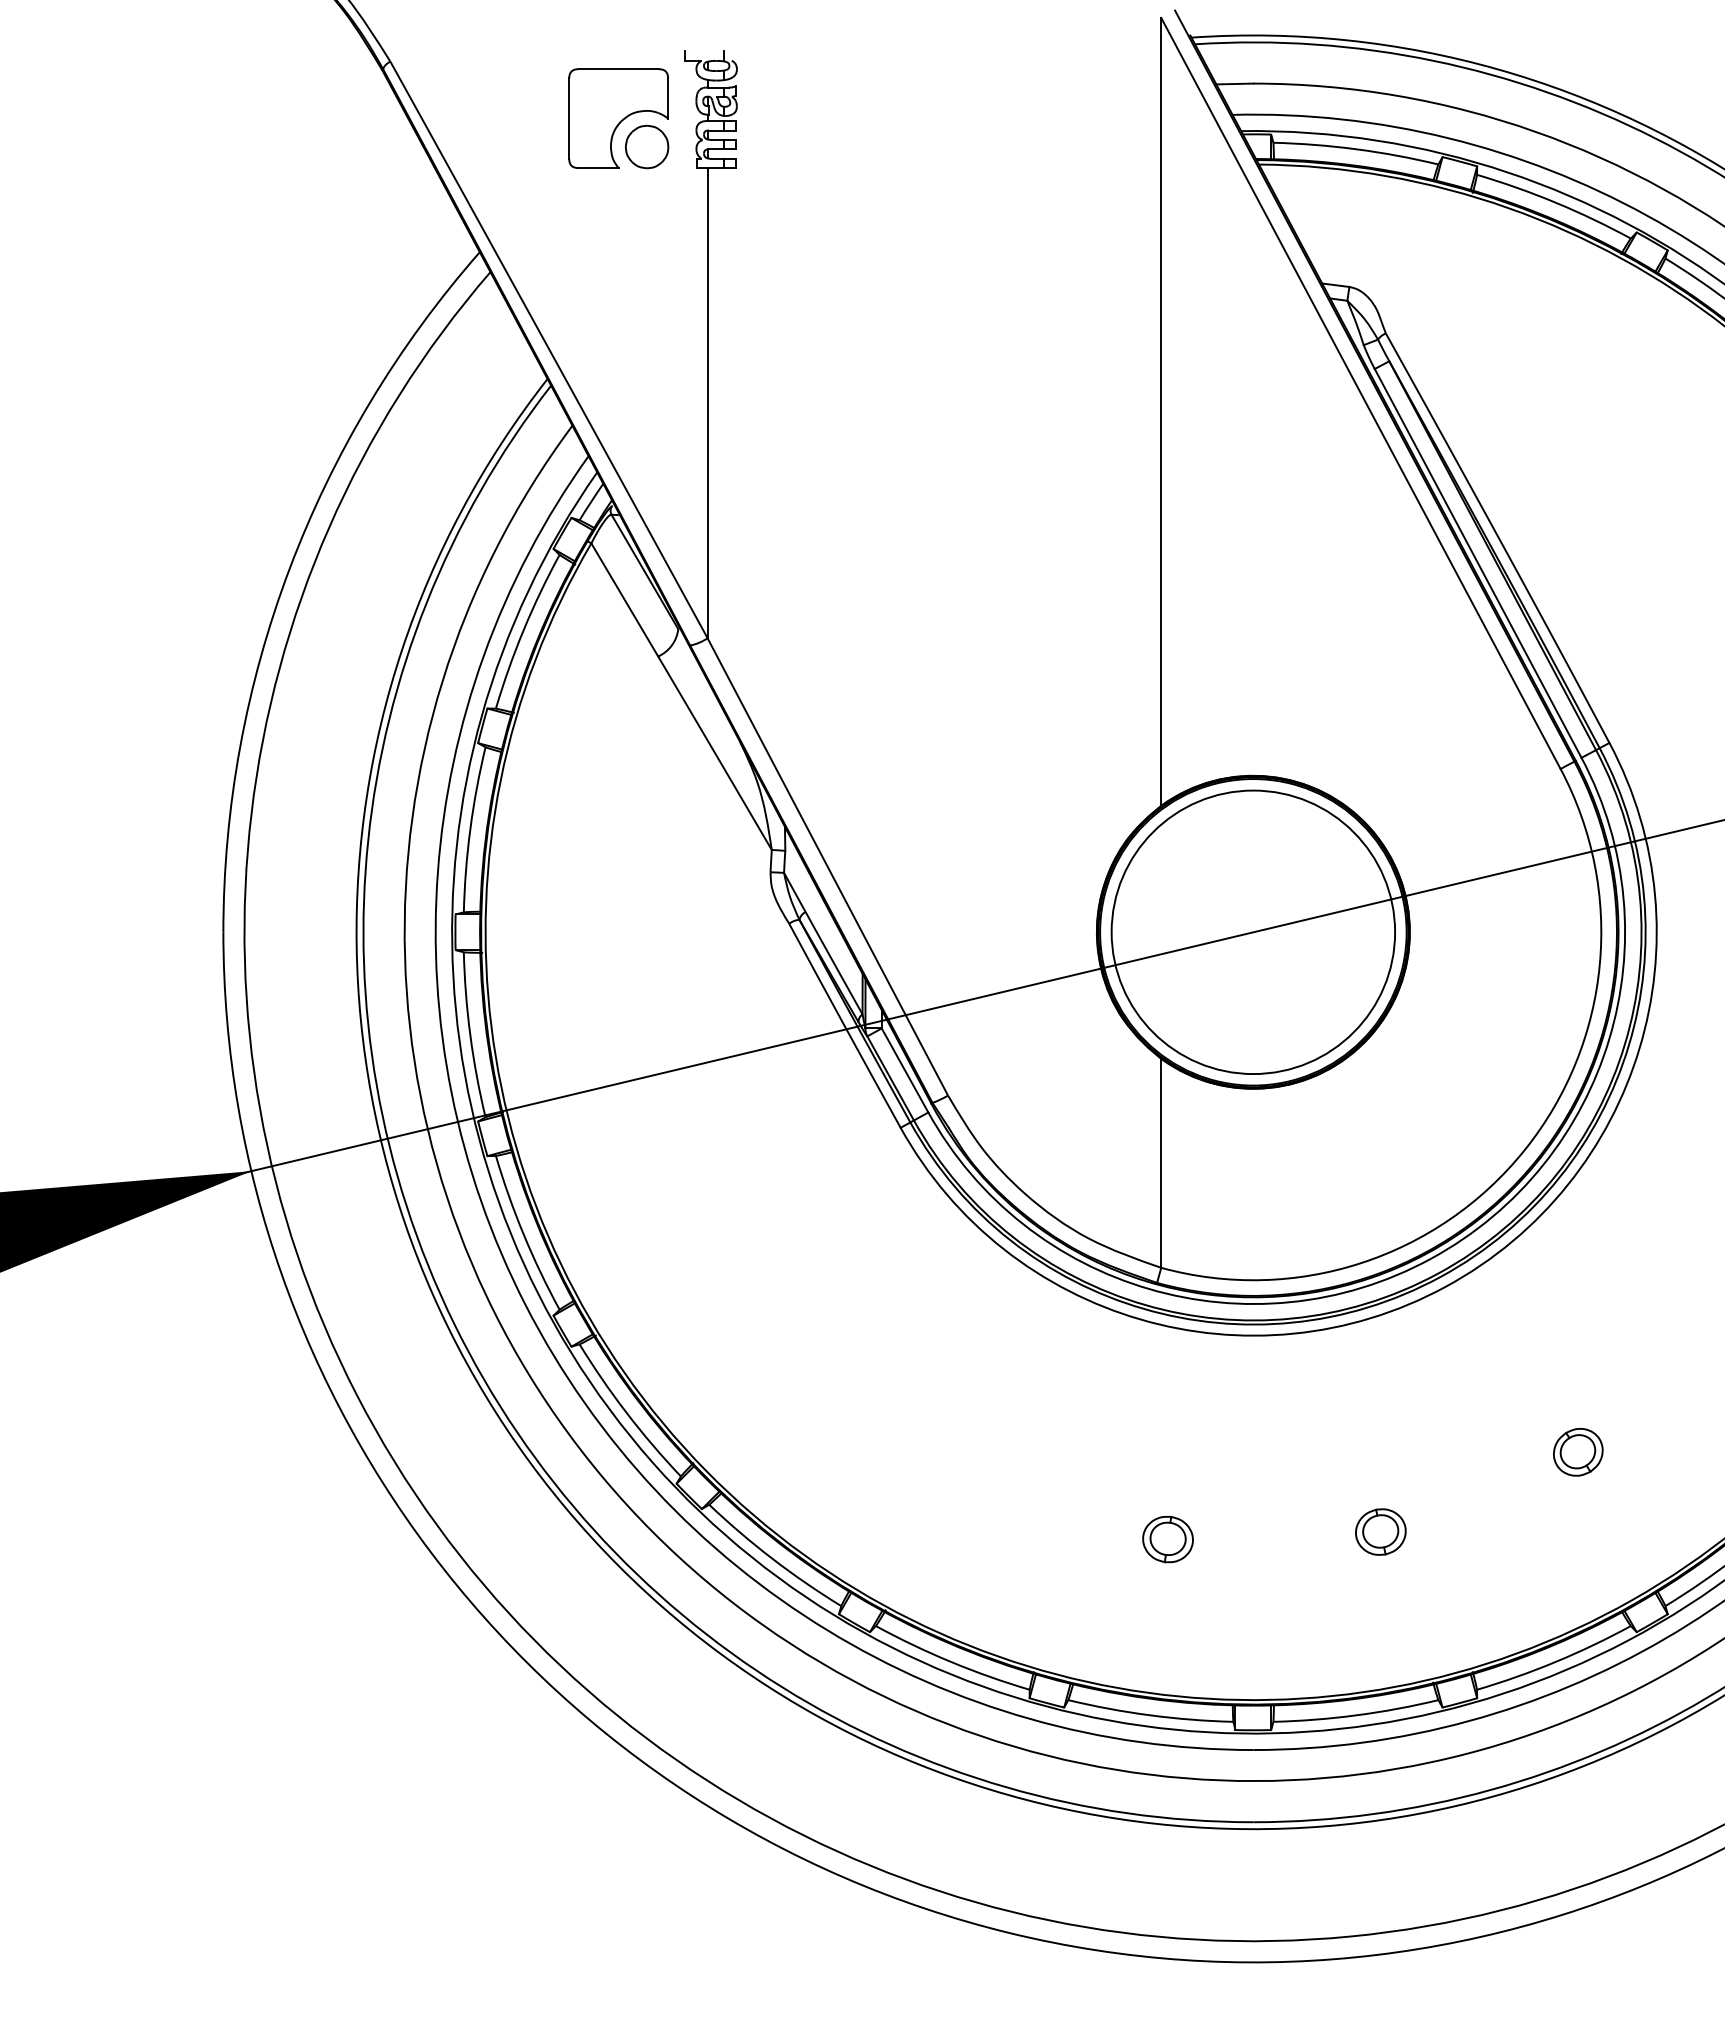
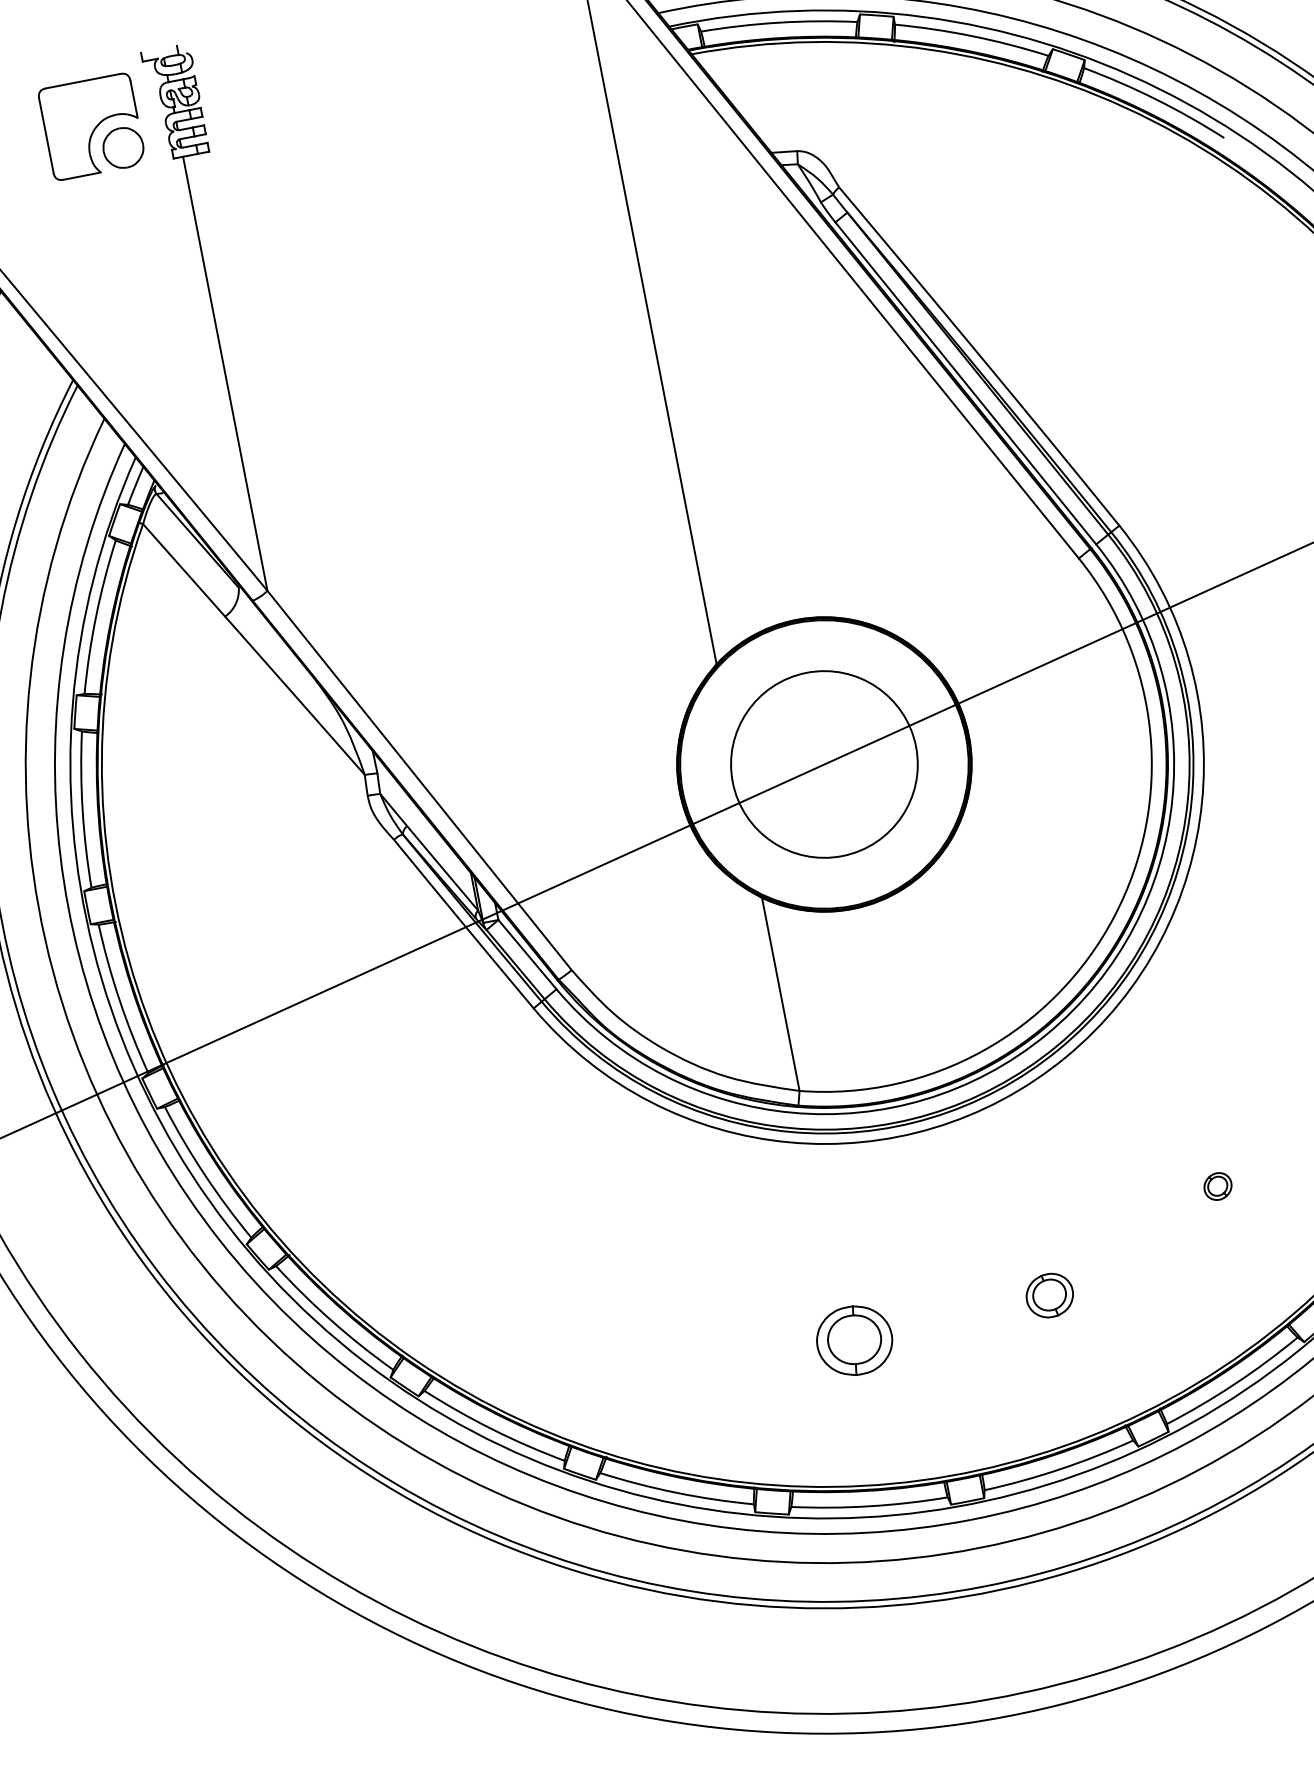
circle: (1253, 932) -> (824, 764), size x0.7
part: (1578, 1452) -> (1218, 1186), size x0.6
part: (1167, 1539) -> (854, 1340), size x1.6

